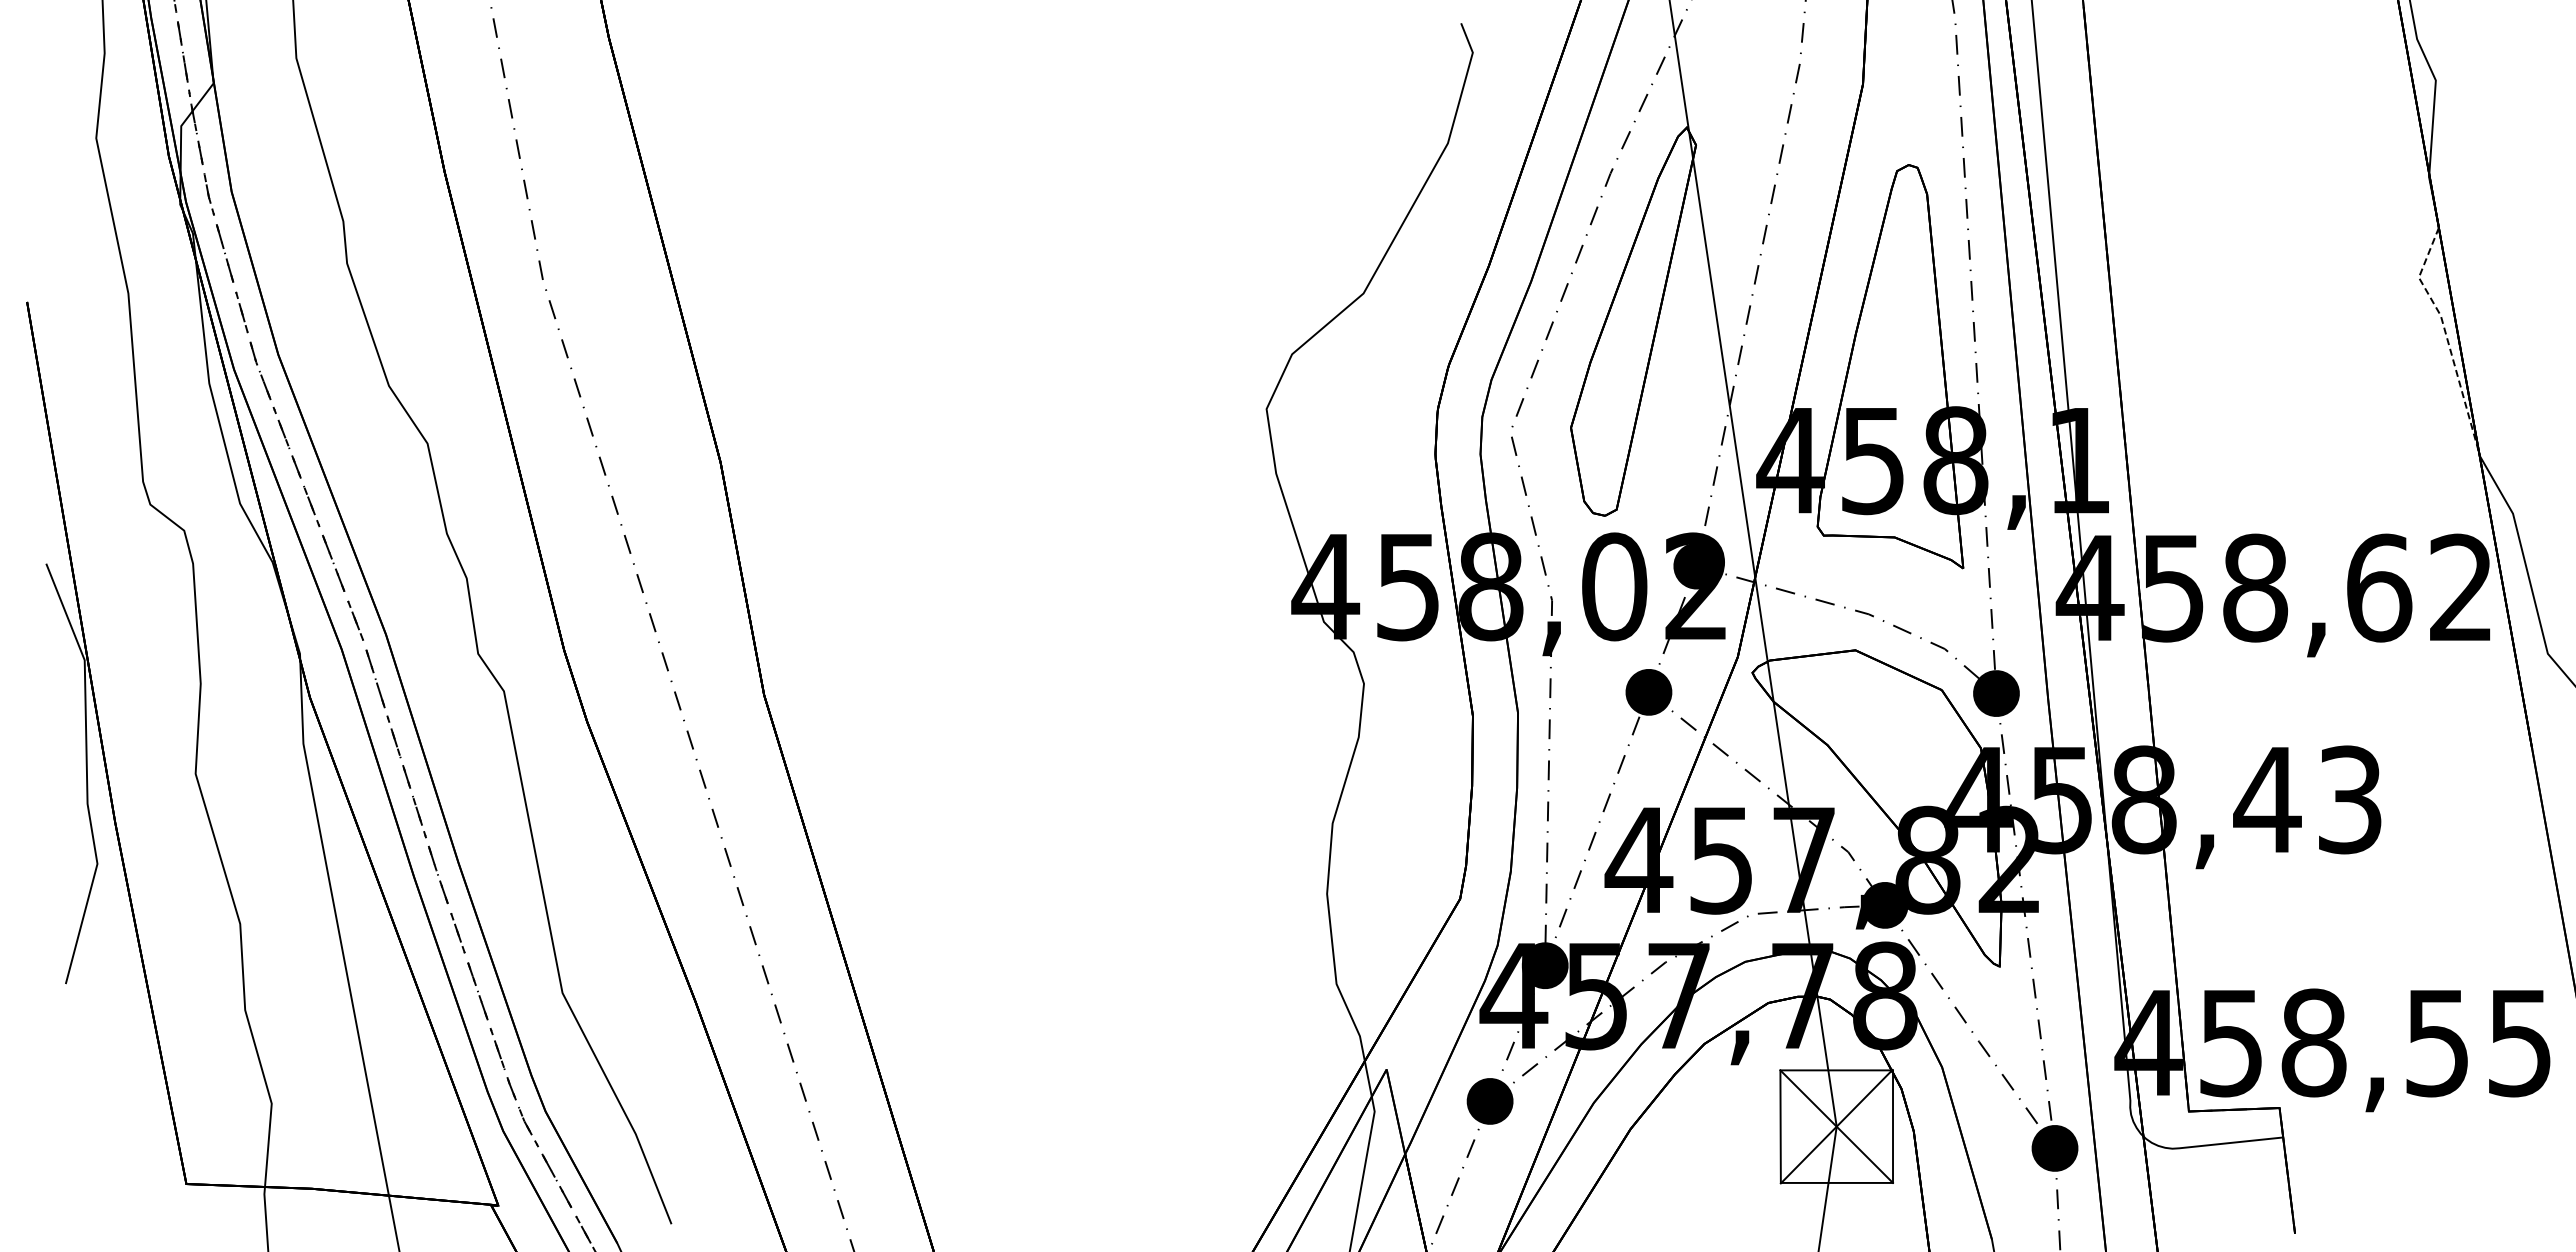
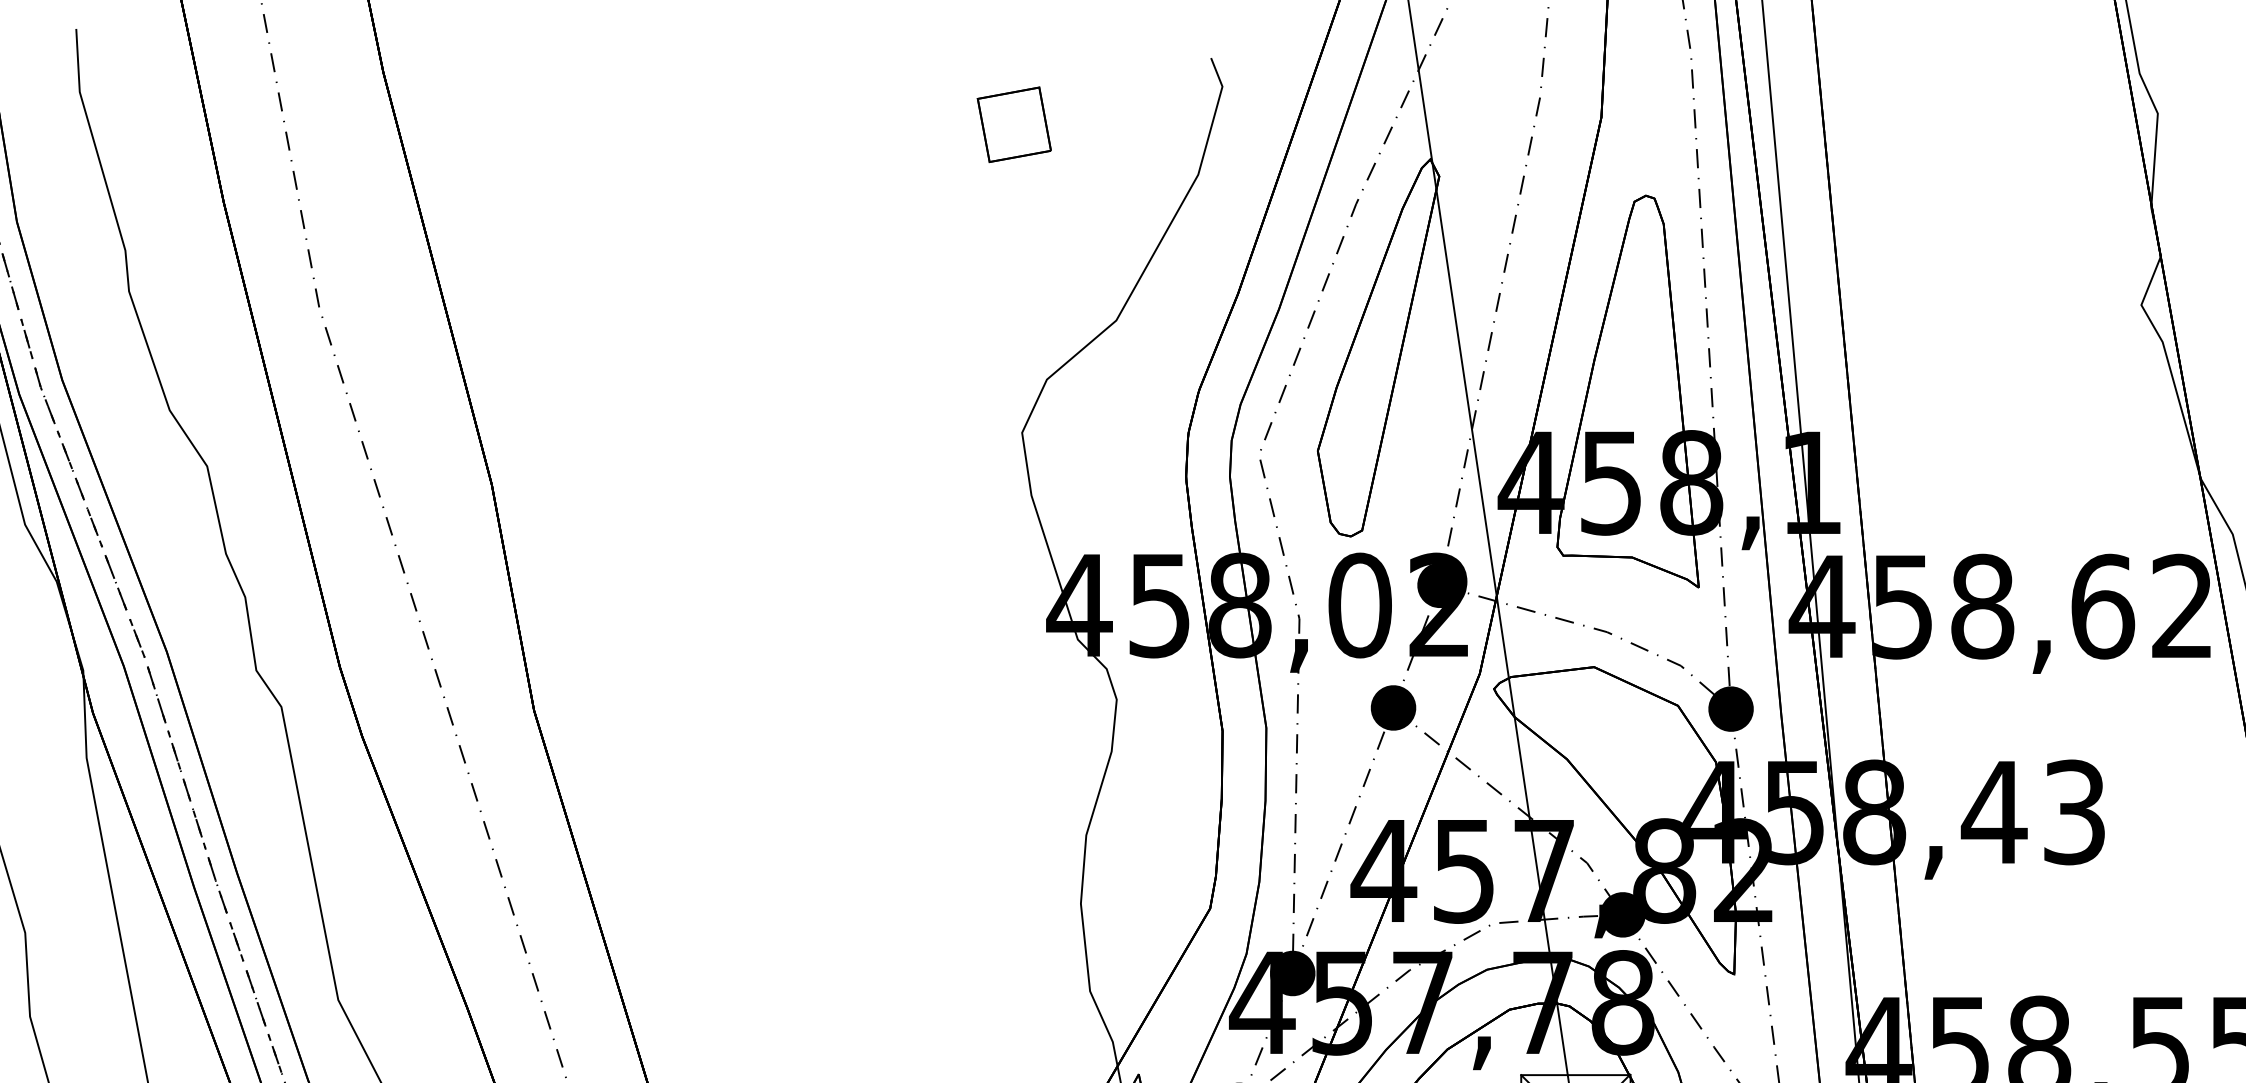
part: (1258, 91) -> (1014, 124), added
line: (2446, 336) -> (2168, 362), dashed -> solid

